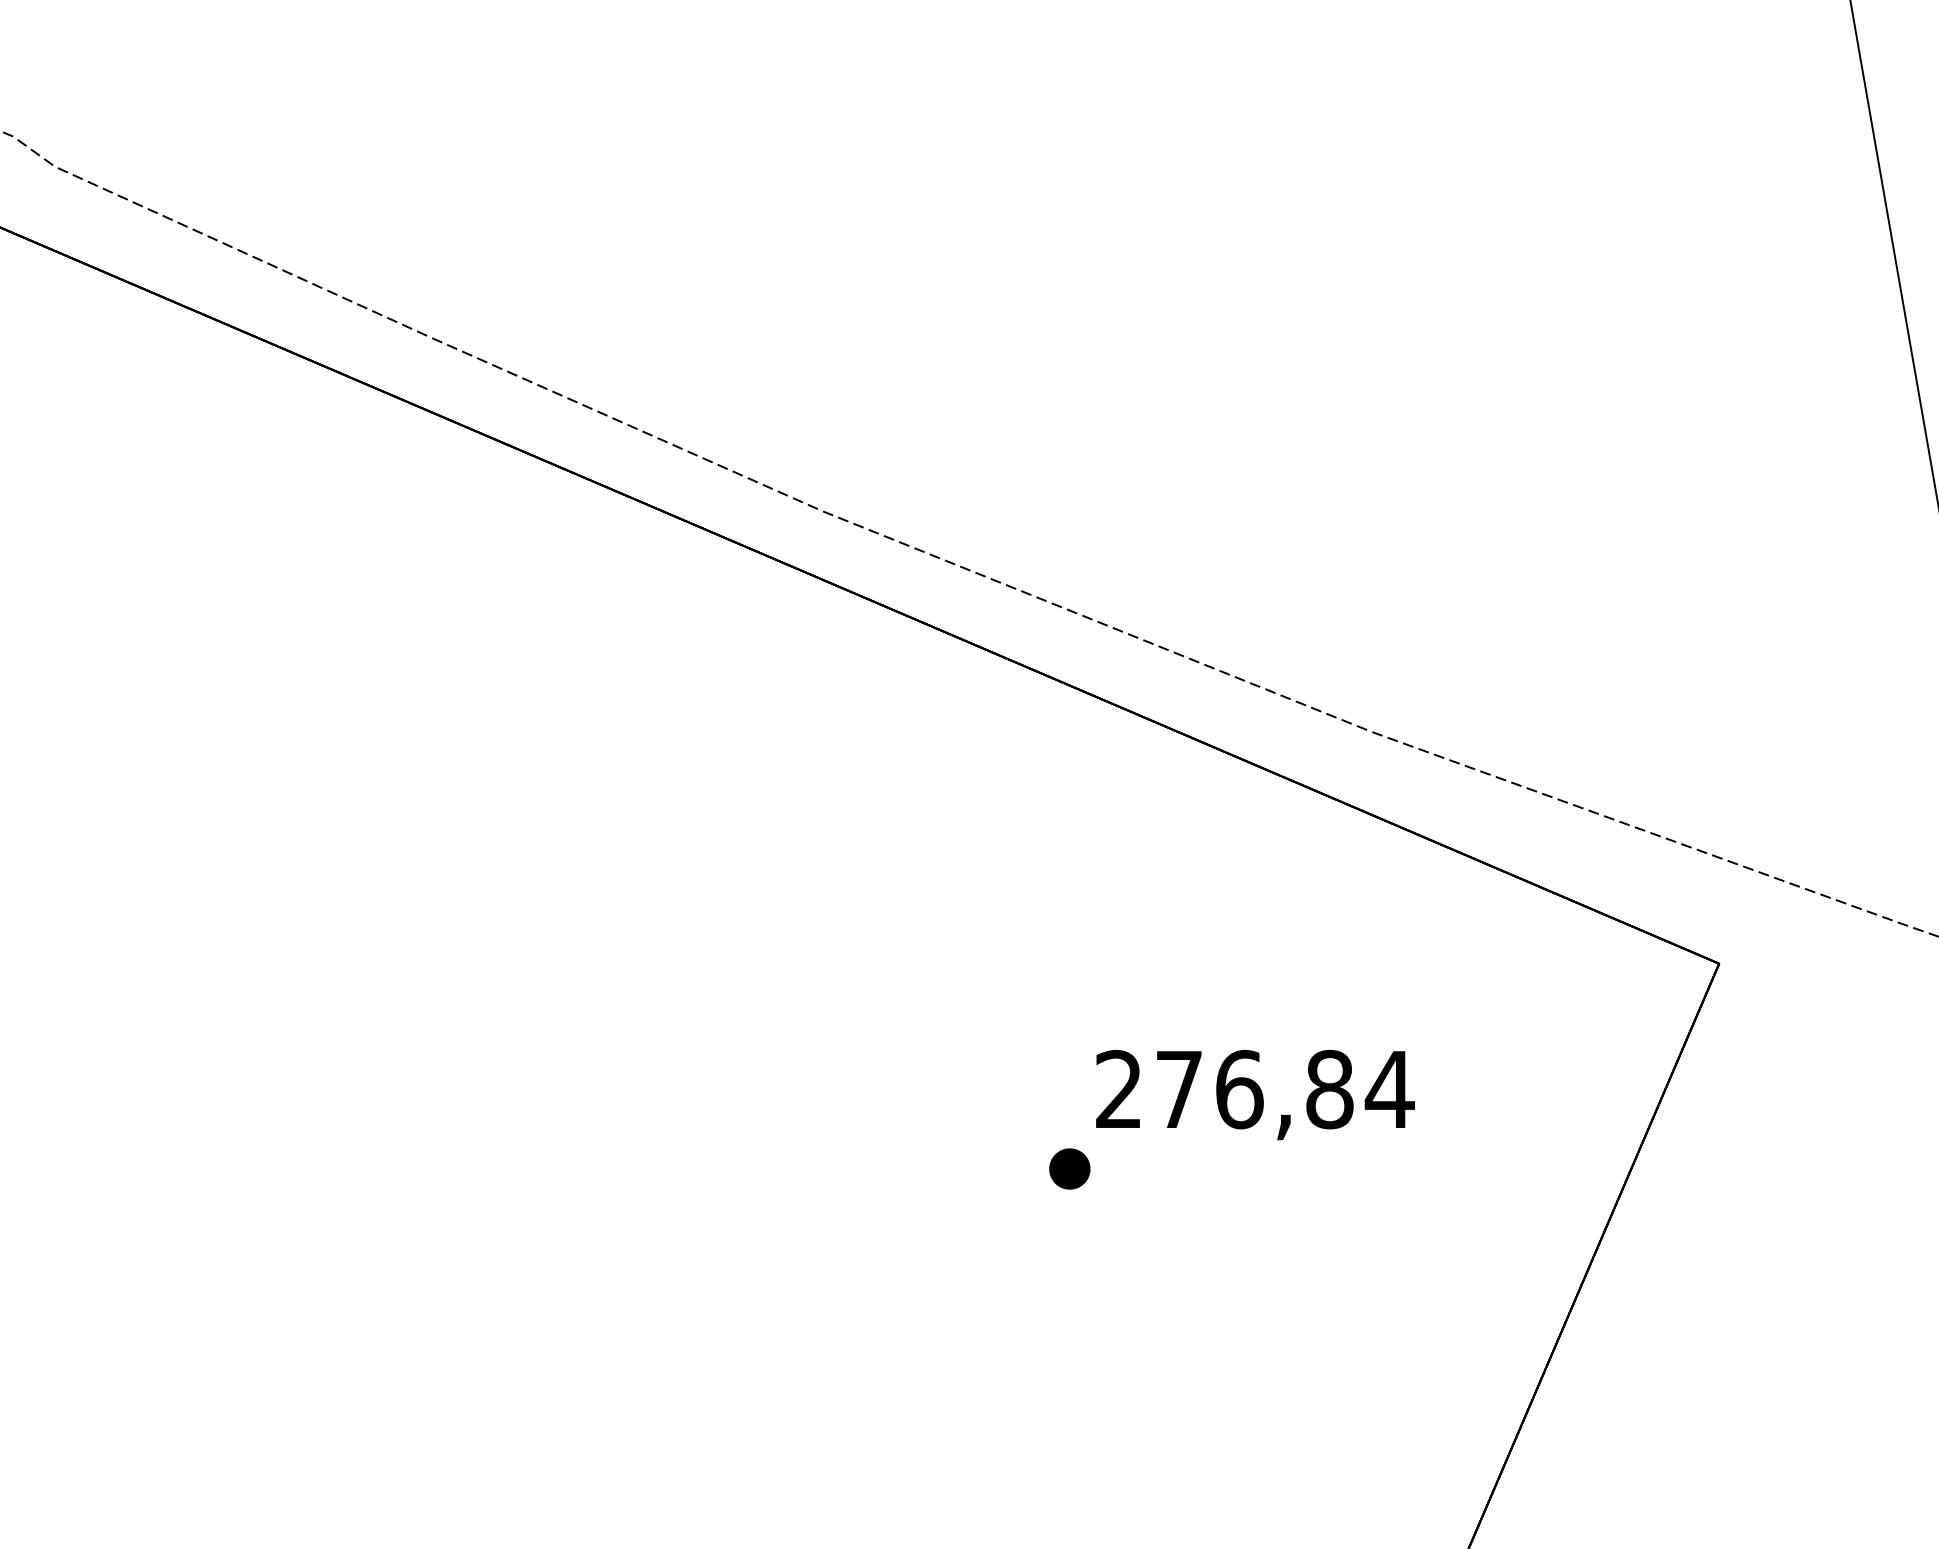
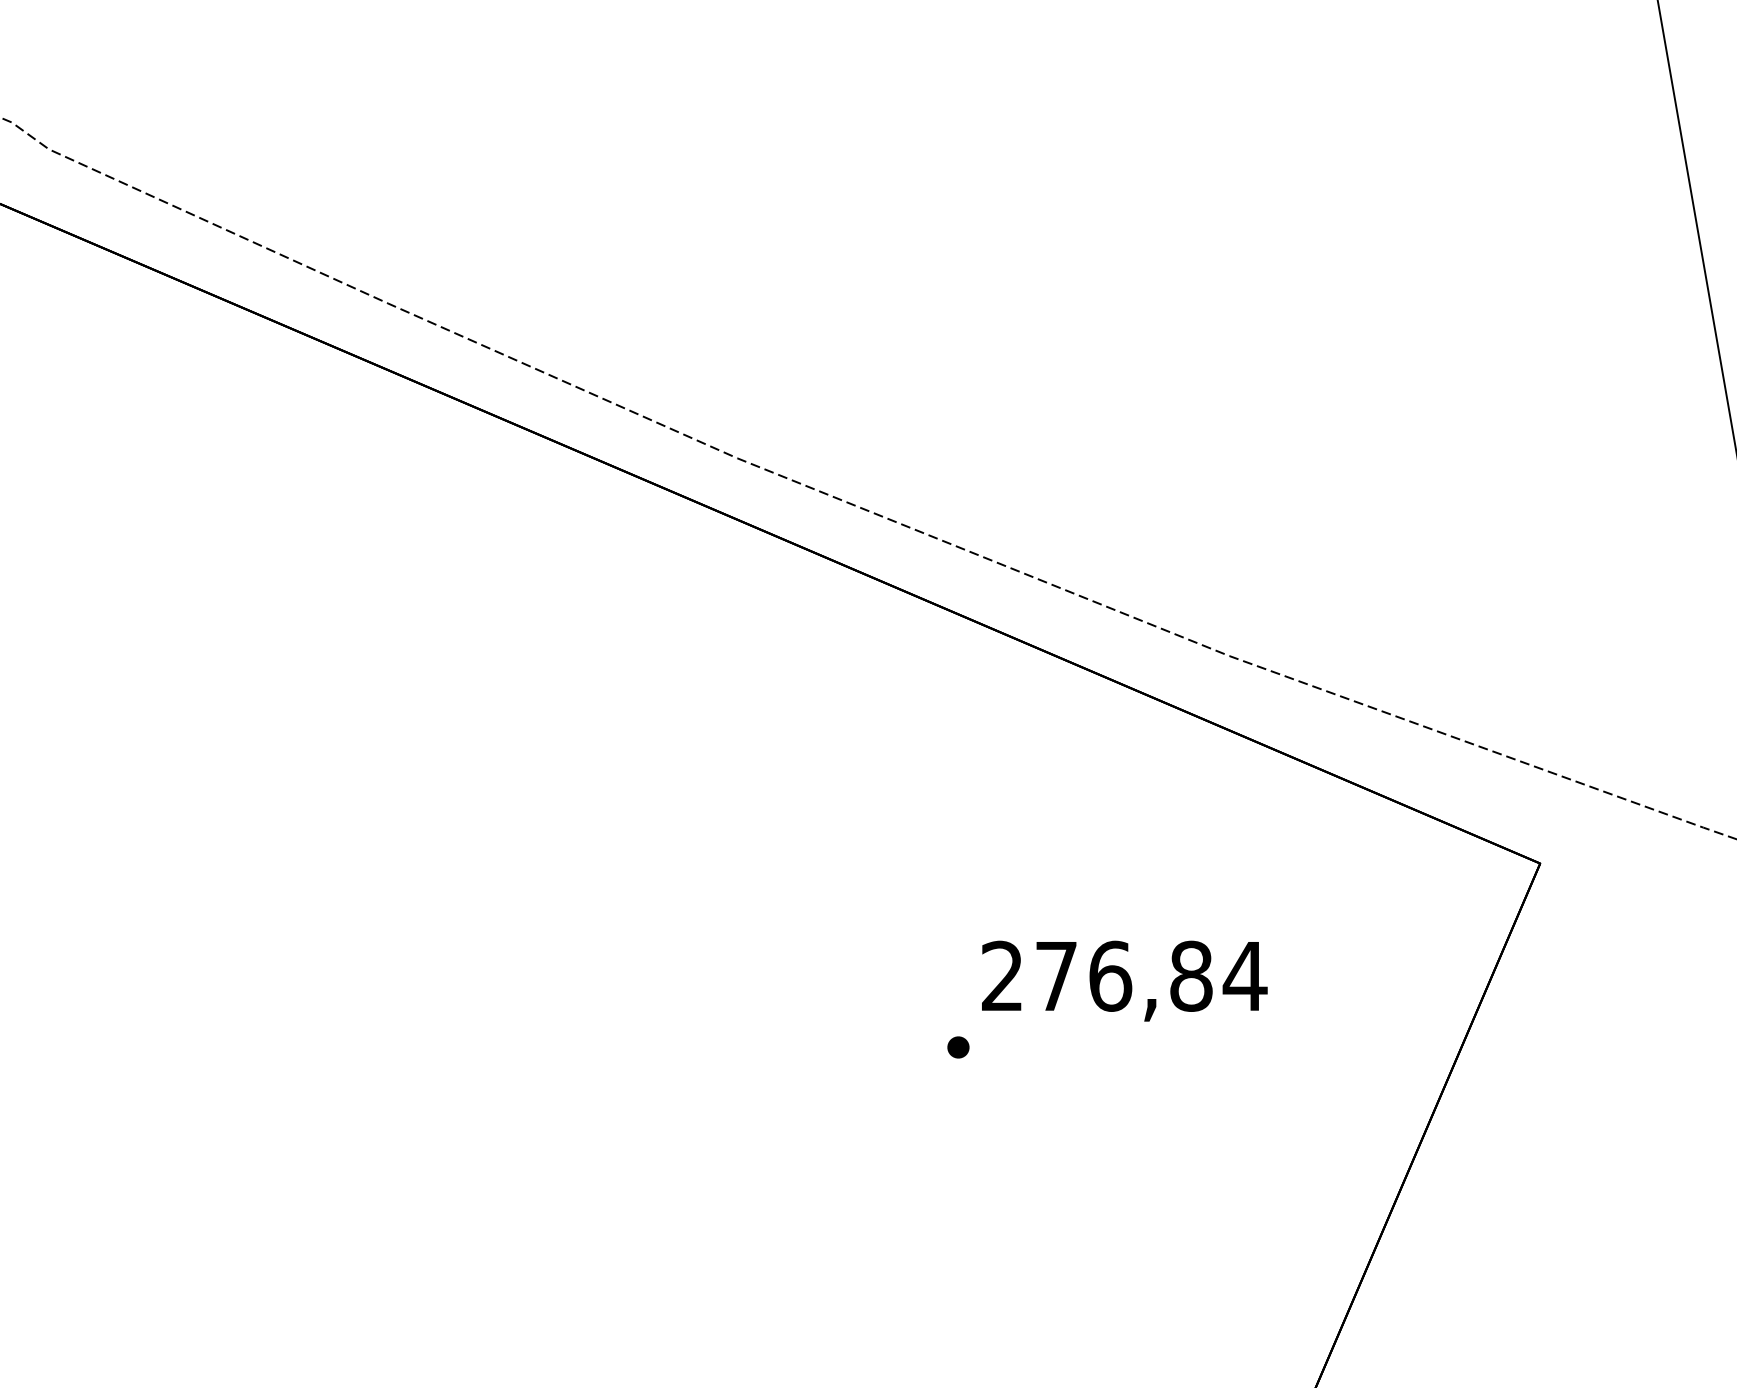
part: (1069, 1168) -> (958, 1047), size x0.6

